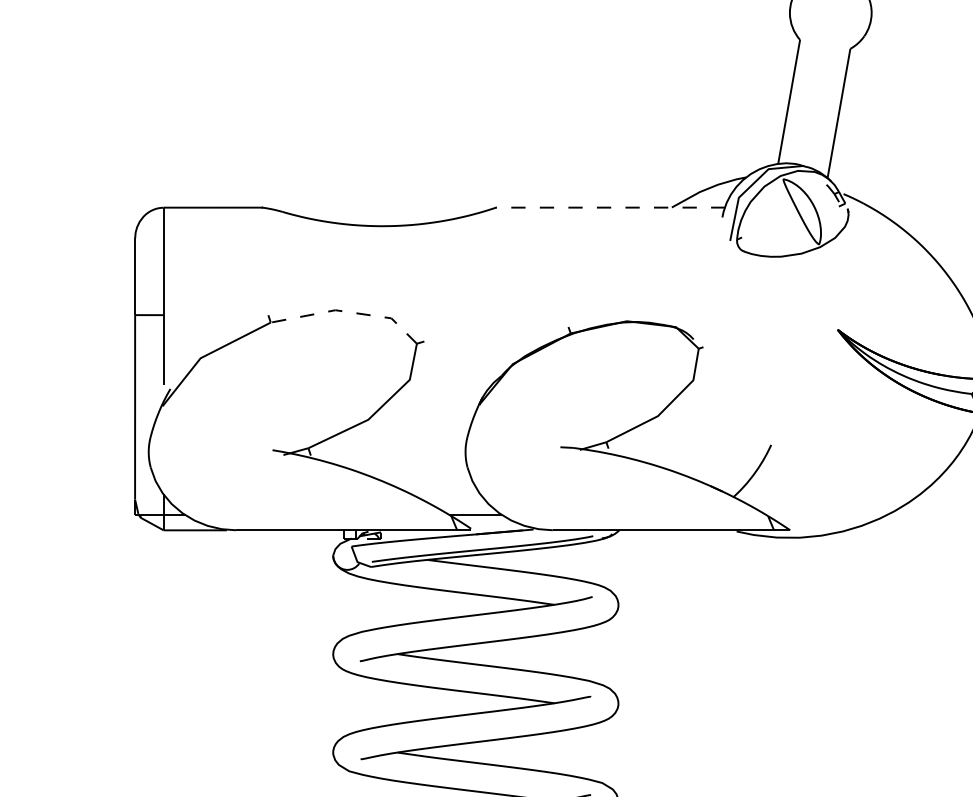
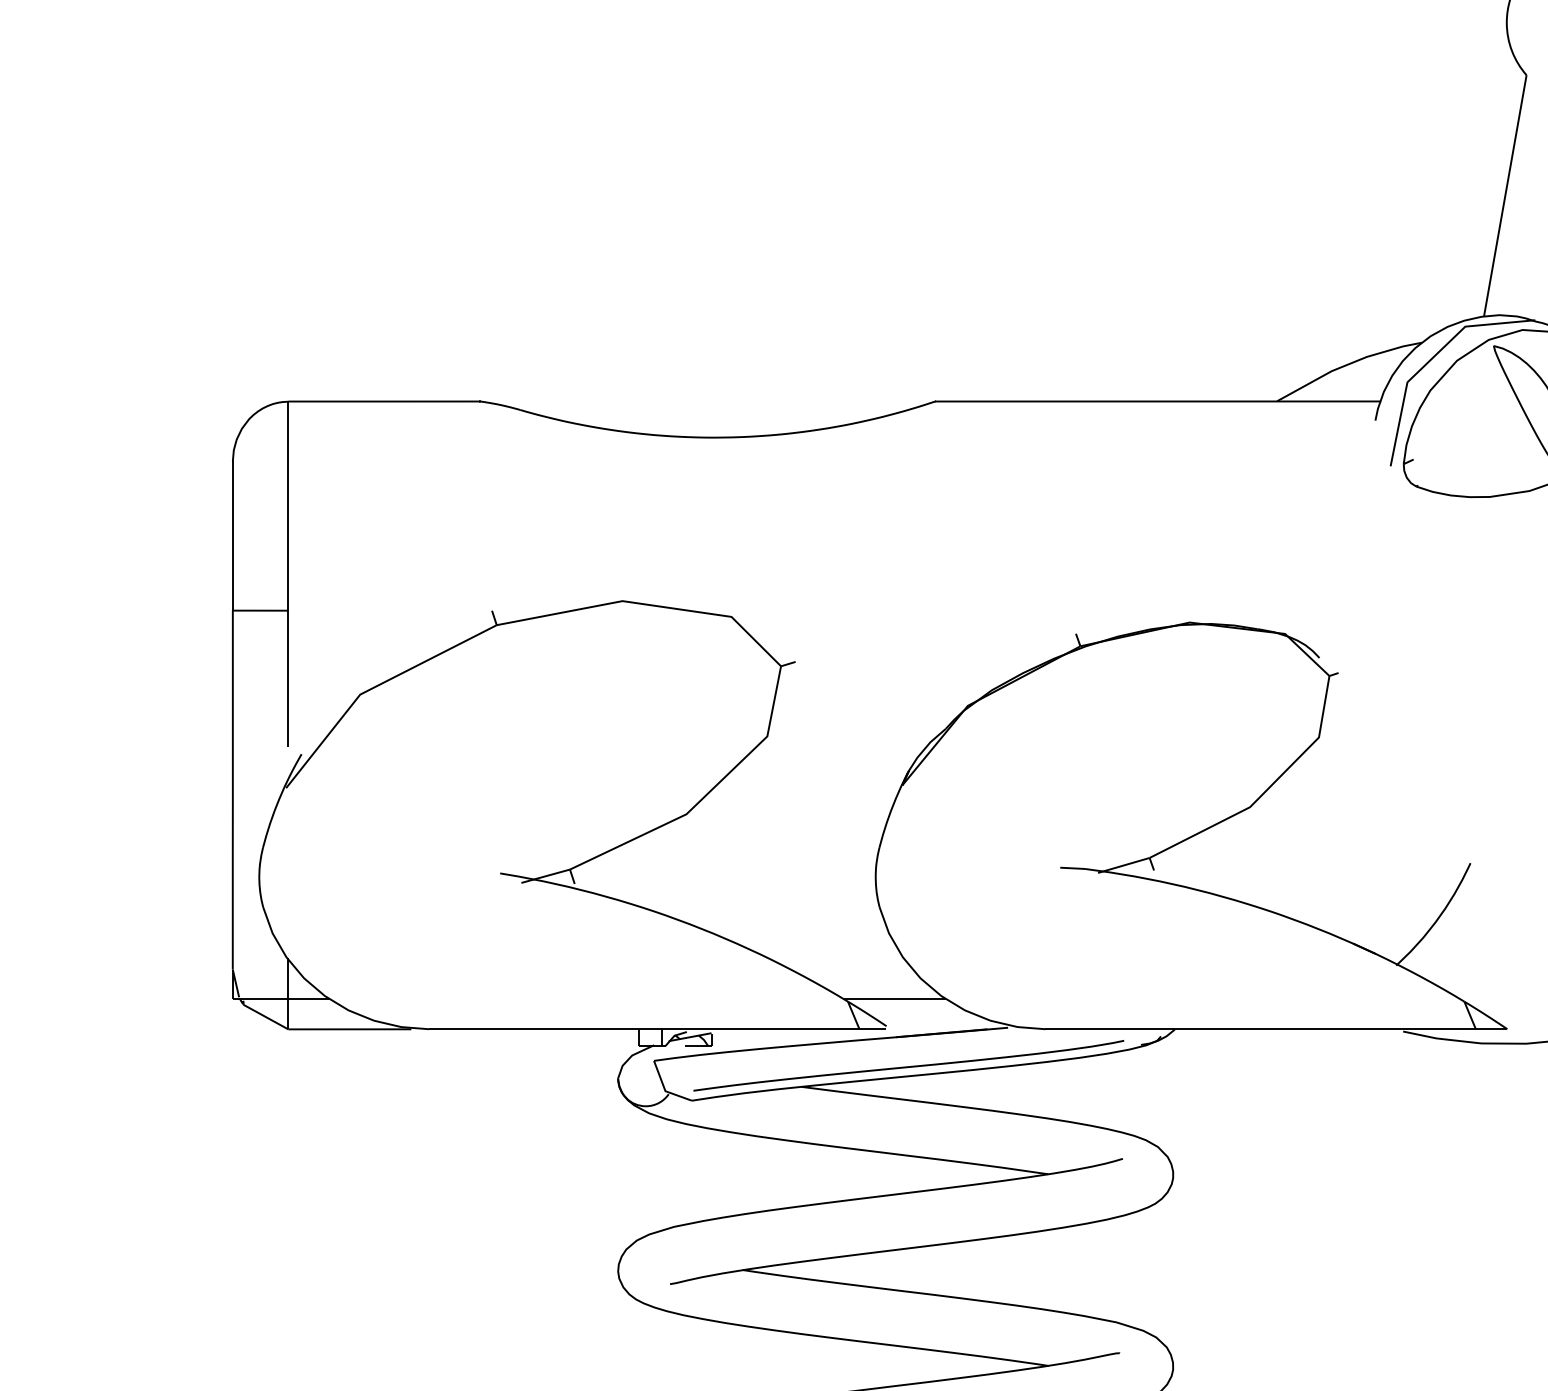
line: (610, 207) -> (1157, 401), dashed -> solid
line: (348, 312) -> (647, 605), dashed -> solid

